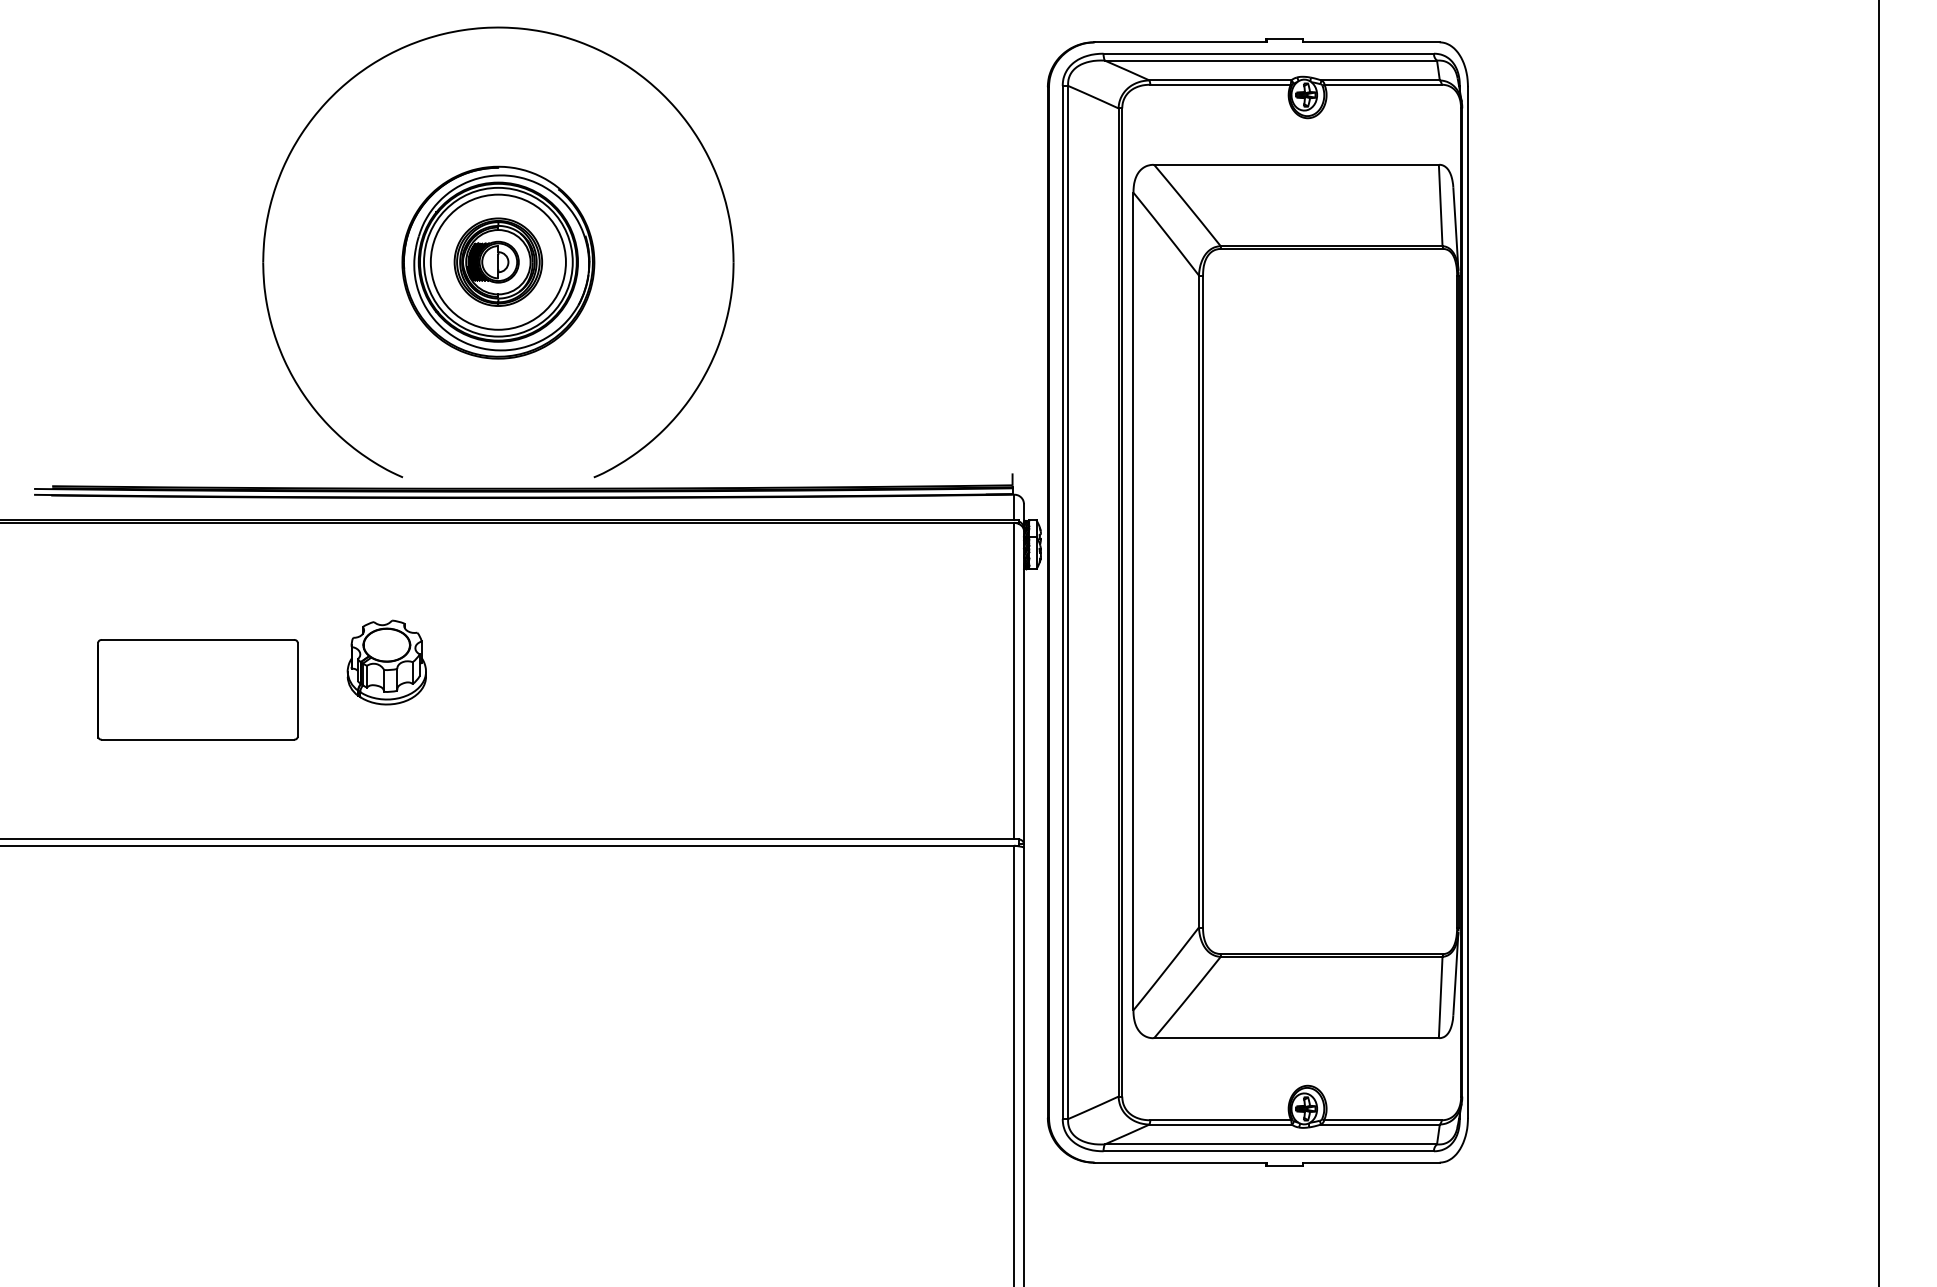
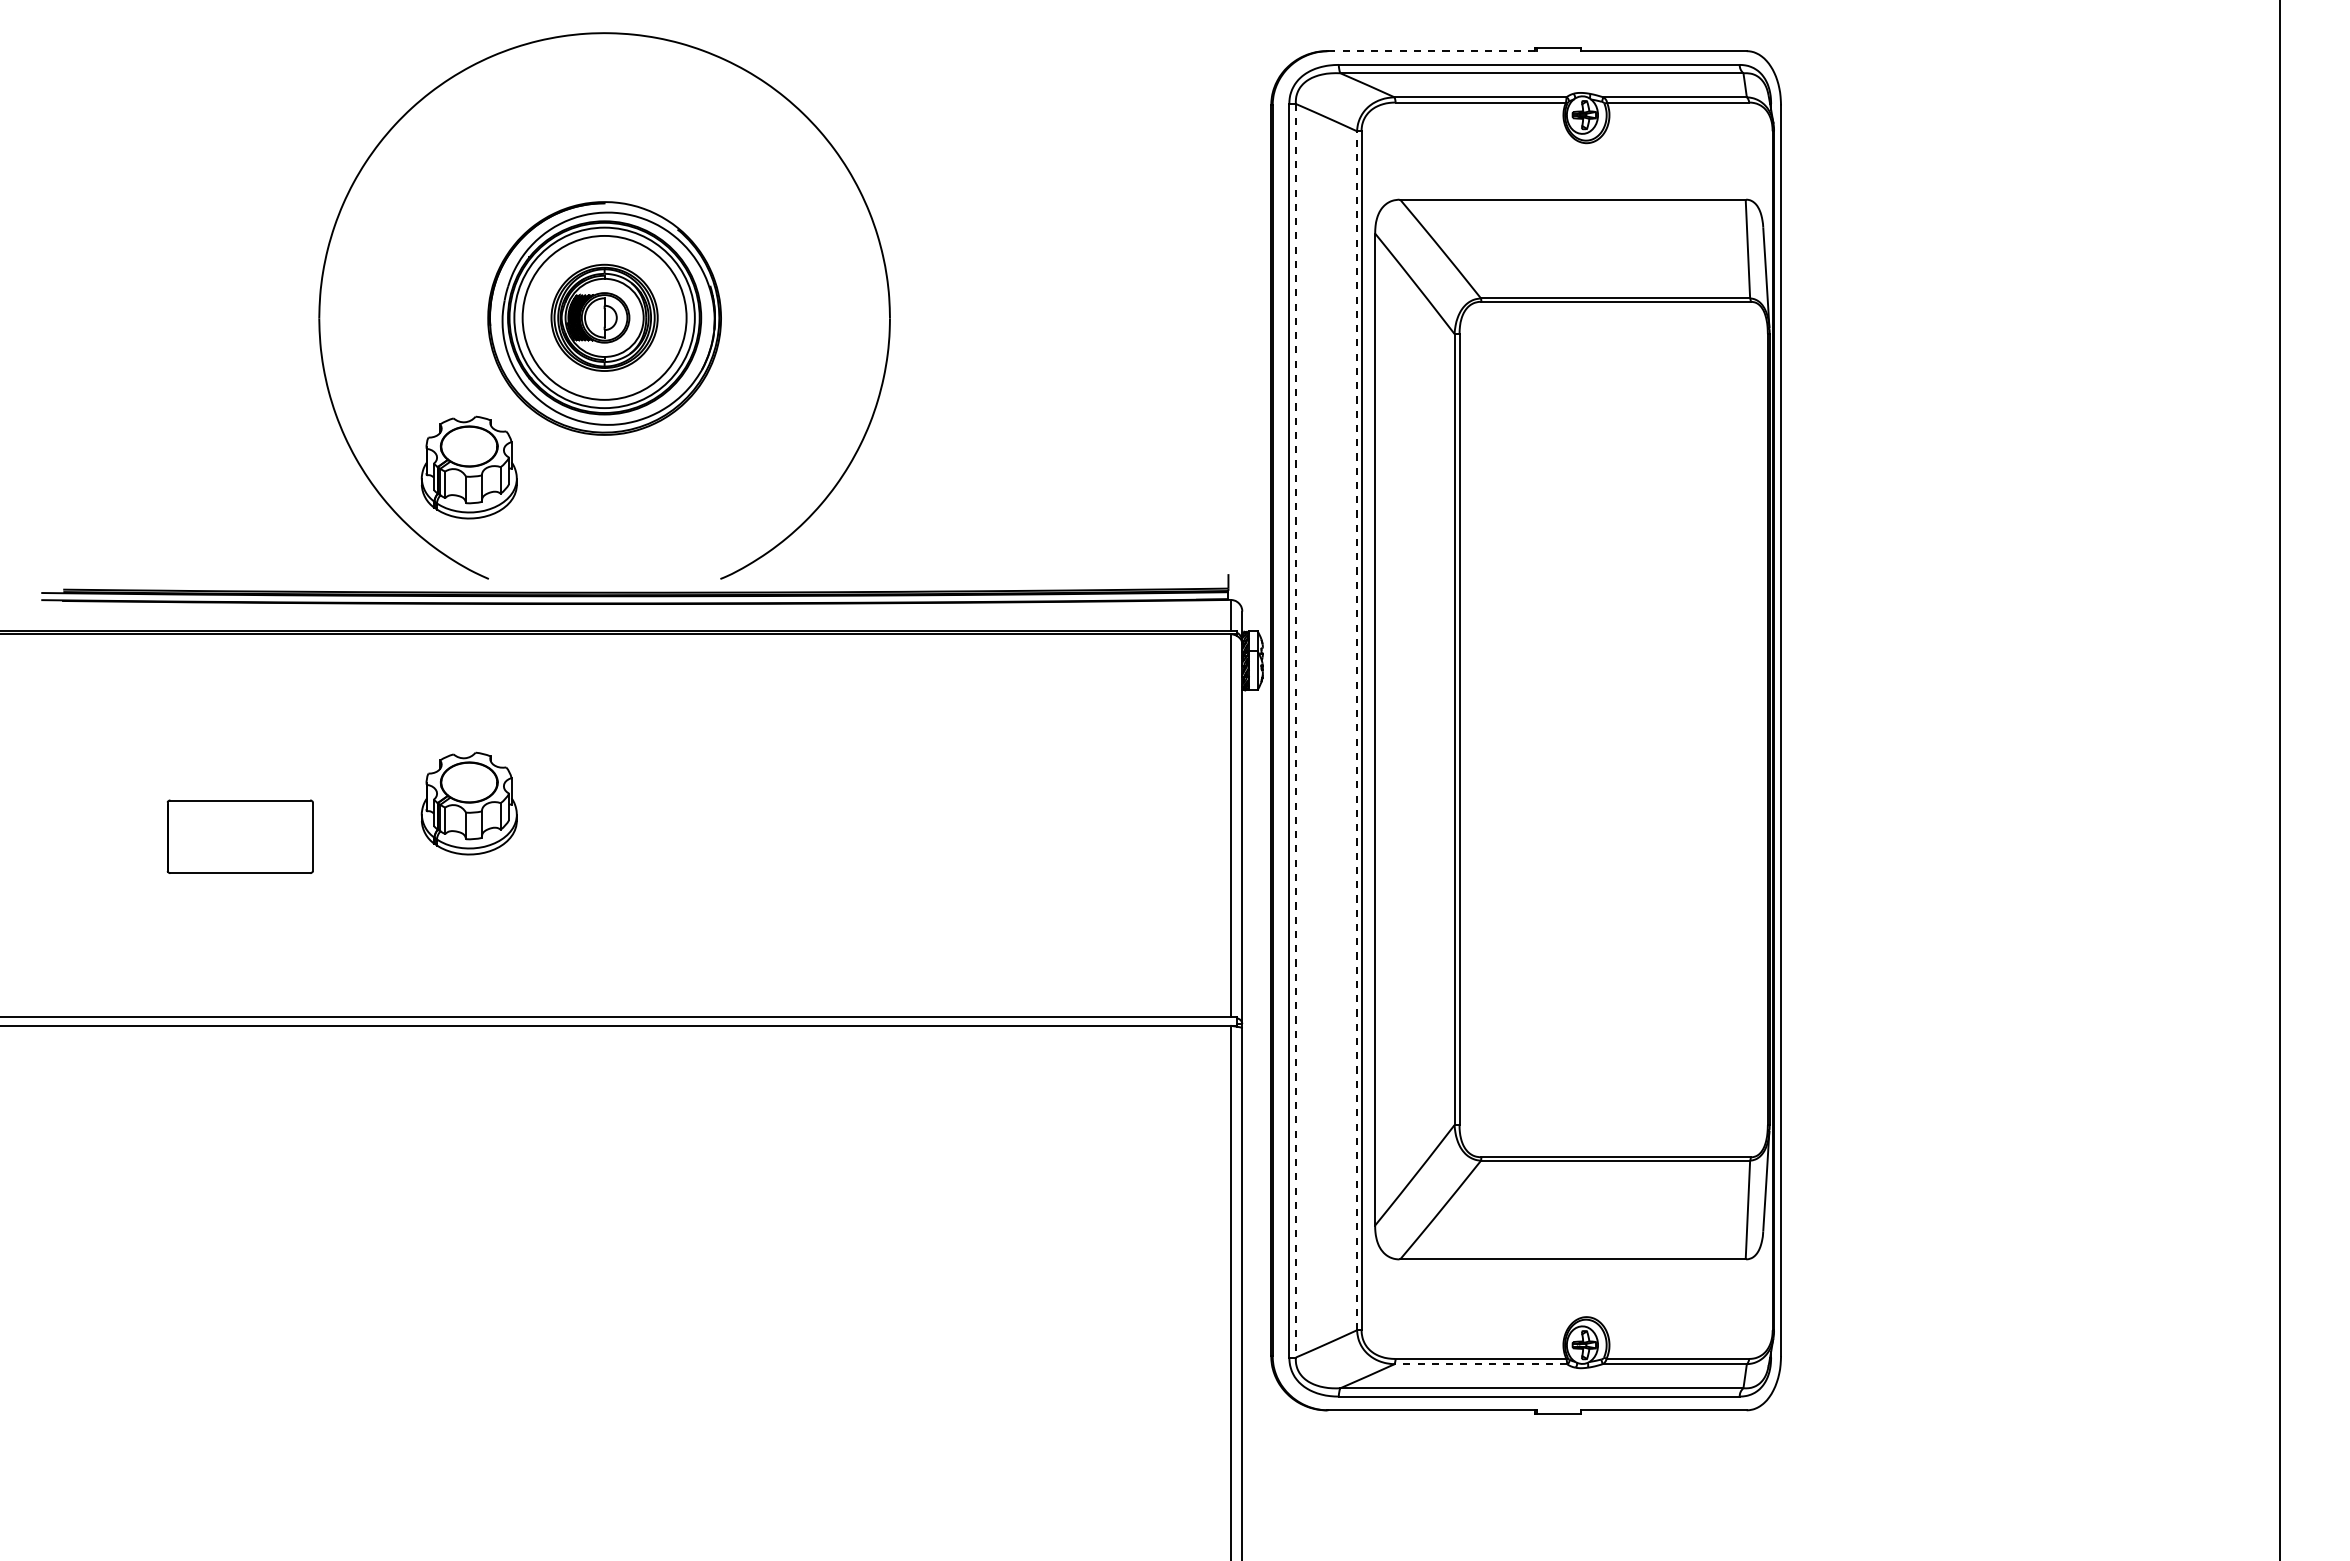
line: (1181, 42) -> (1433, 51), solid -> dashed
part: (386, 385) -> (468, 467), added
line: (1067, 602) -> (1295, 730), solid -> dashed
line: (1118, 602) -> (1357, 730), solid -> dashed
part: (198, 689) -> (240, 836), size x0.6
line: (1220, 1124) -> (1480, 1364), solid -> dashed

